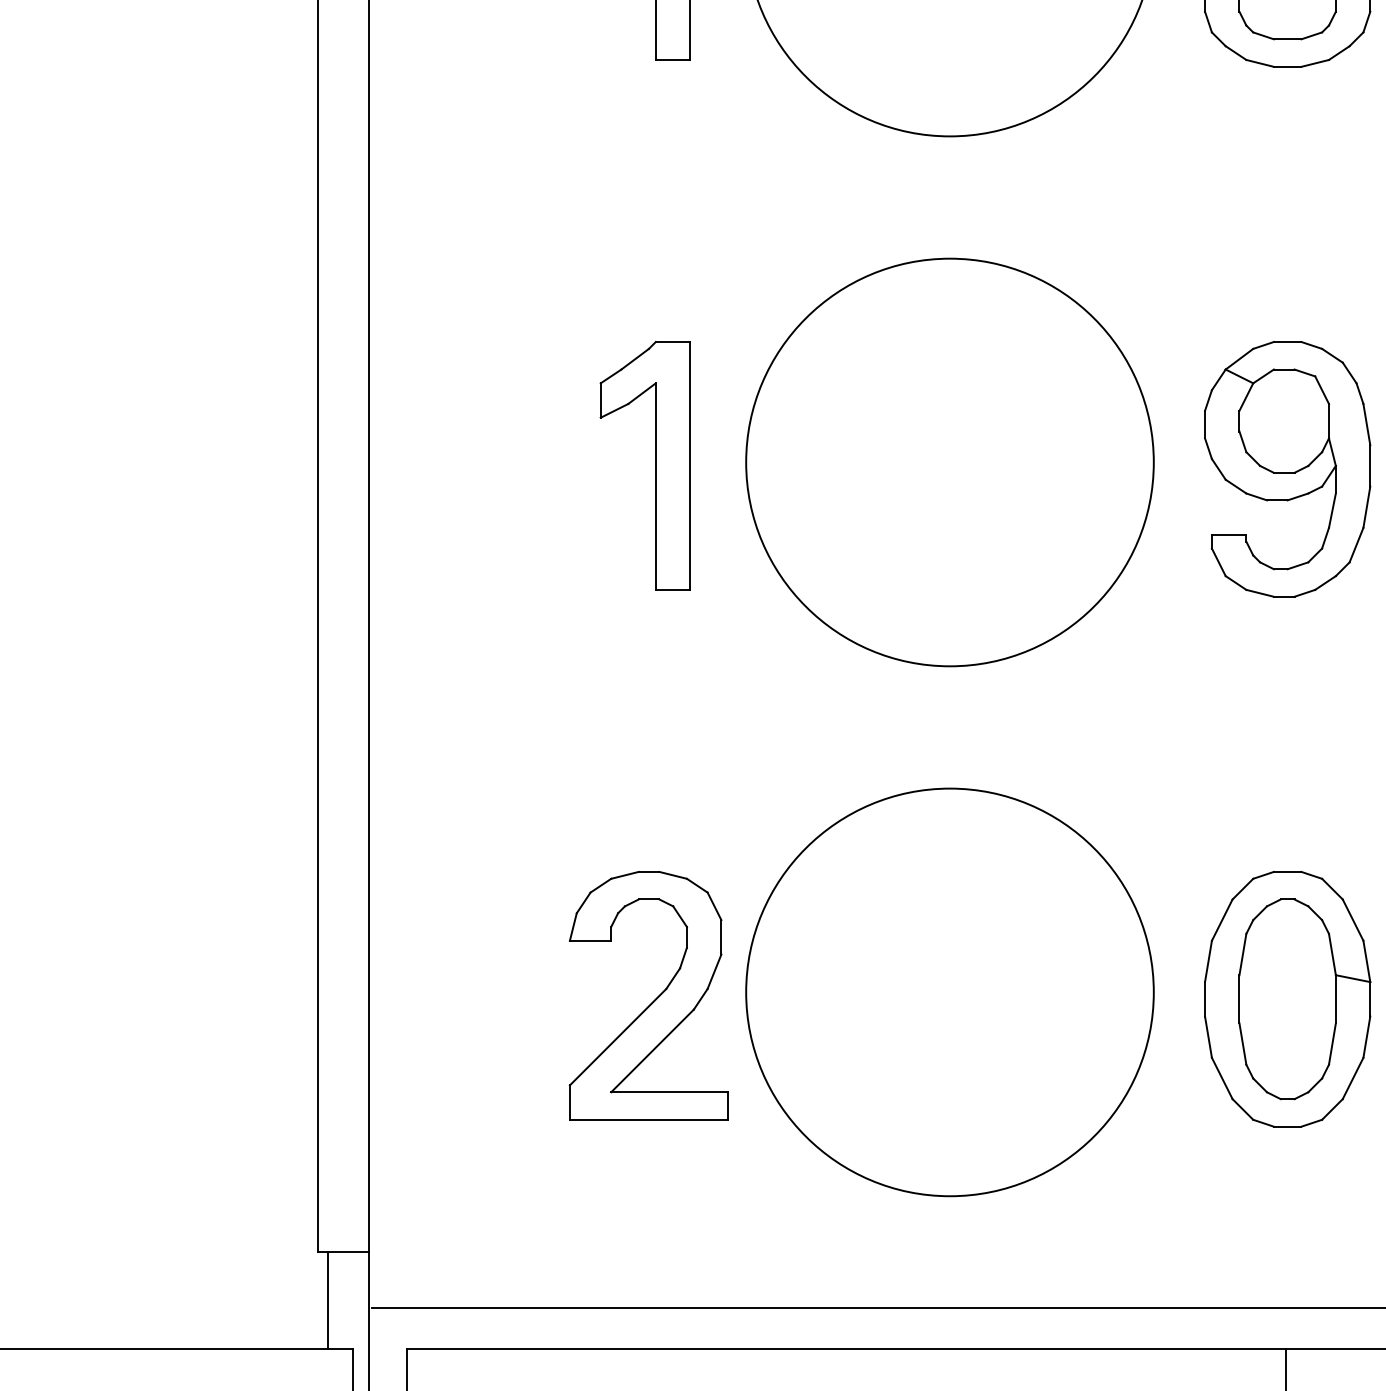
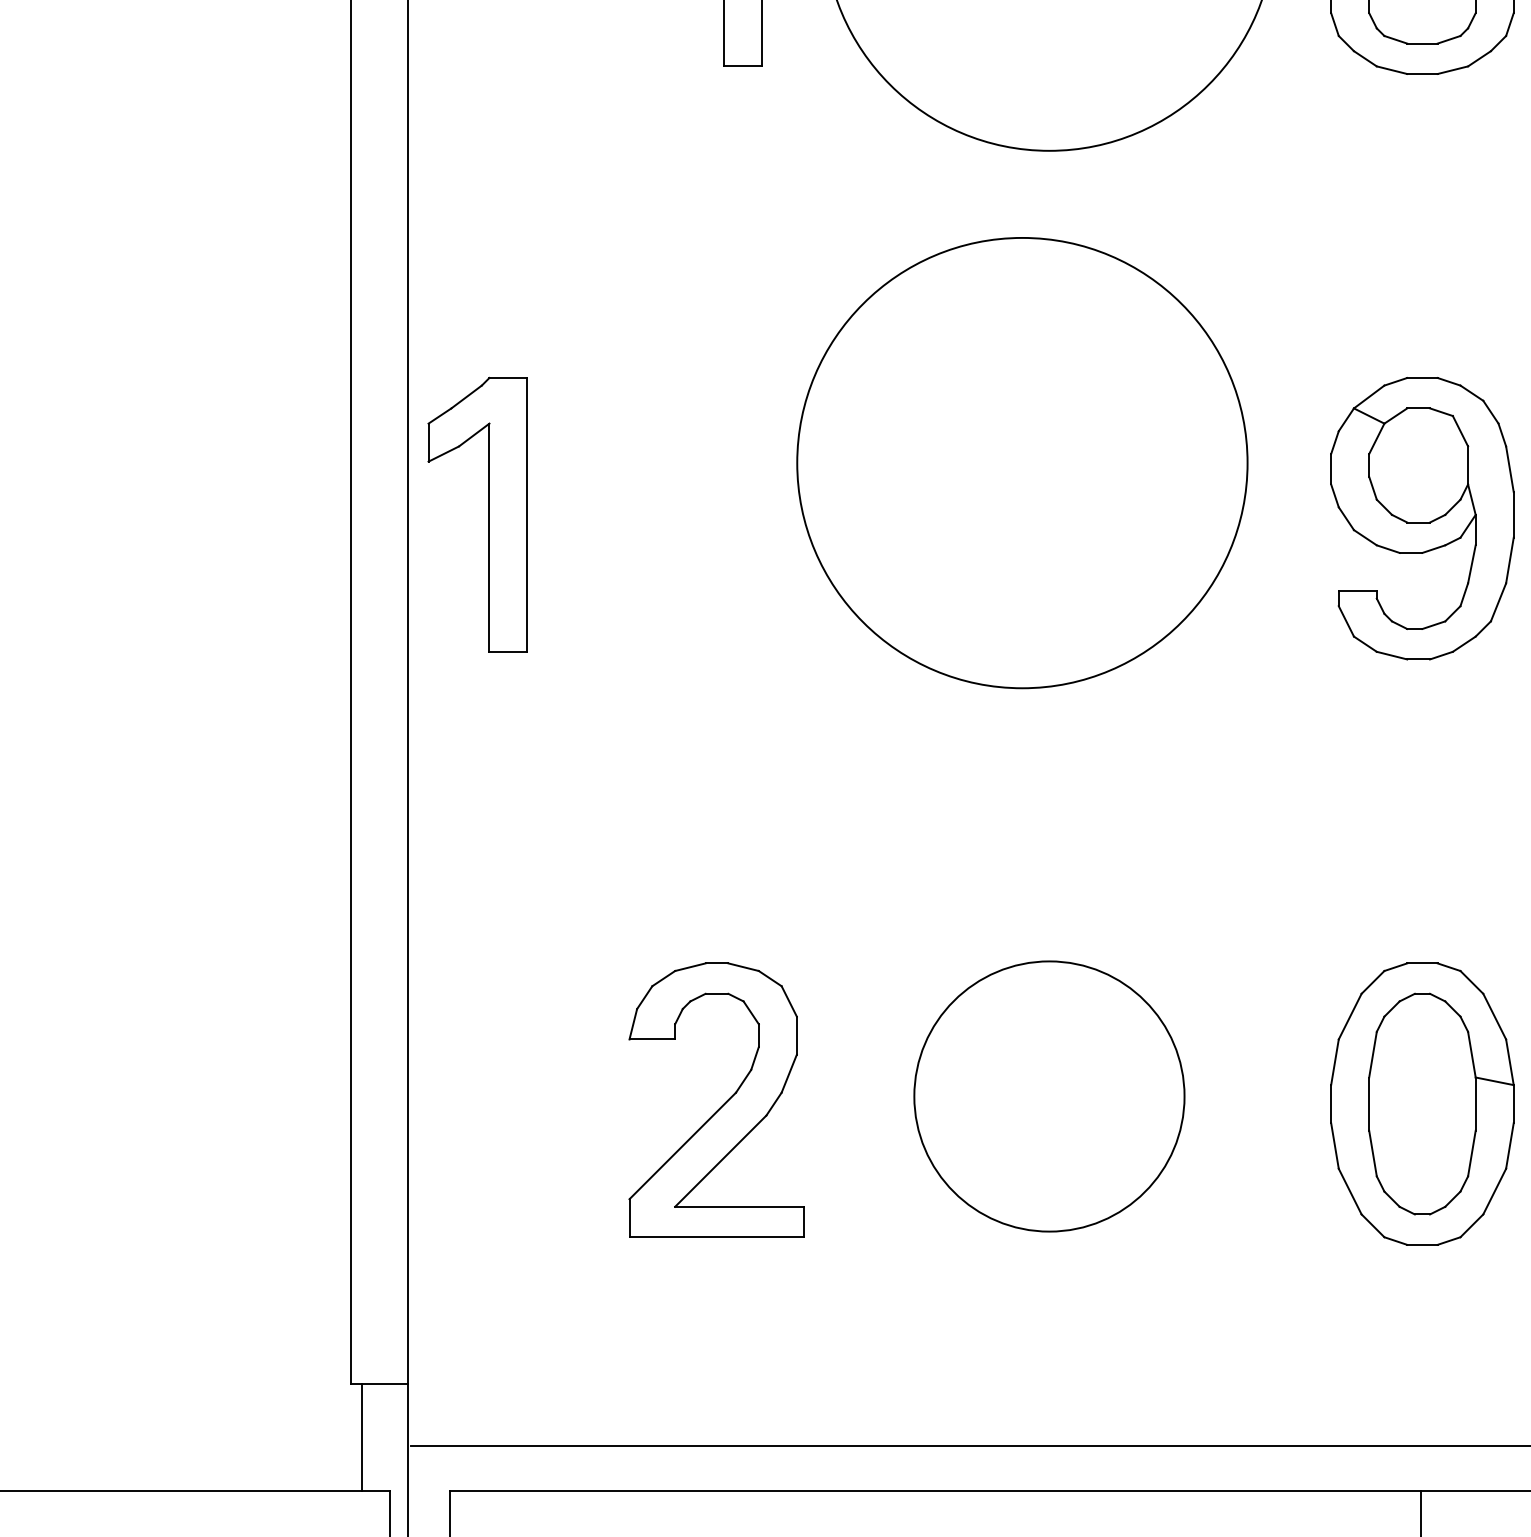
circle: (950, 462) -> (1022, 463), moved
part: (654, 465) -> (488, 514), moved
circle: (950, 992) -> (1049, 1096), size x0.6

